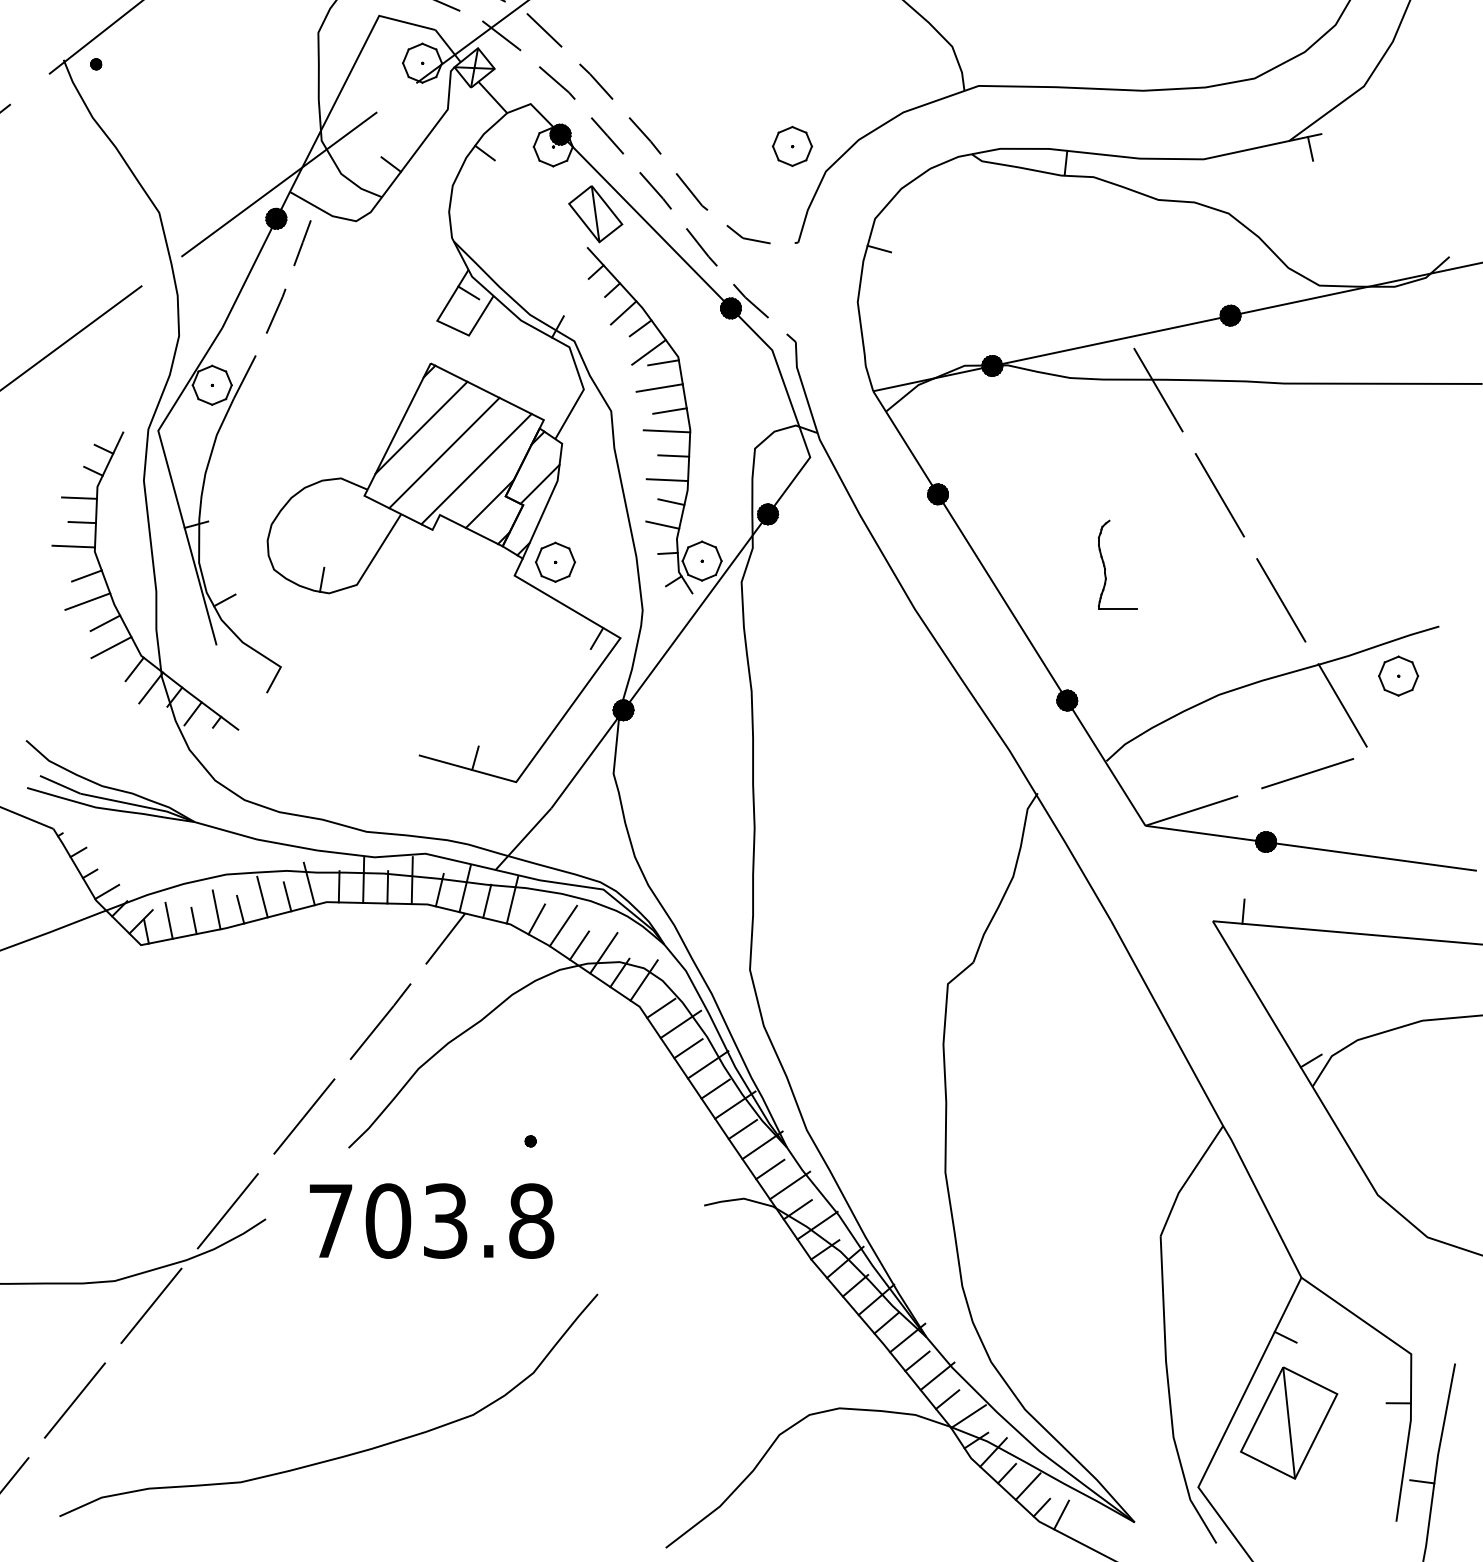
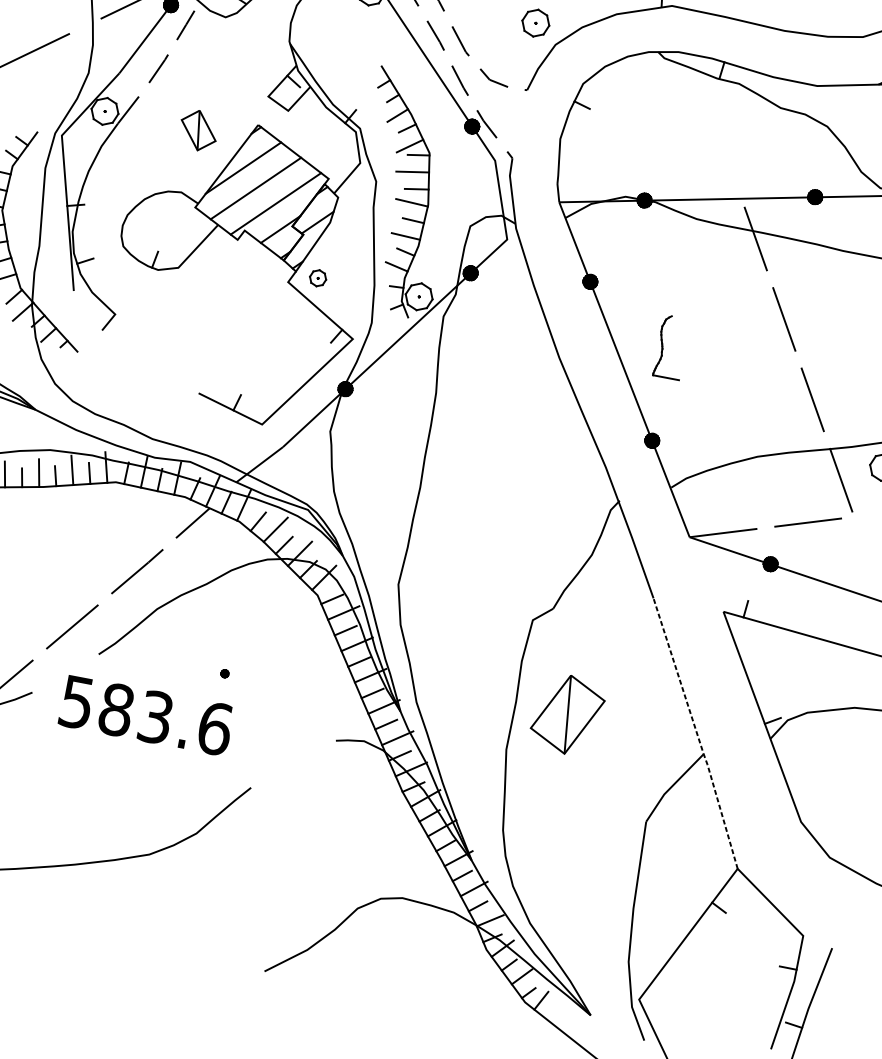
part: (595, 214) -> (198, 130), moved
part: (555, 561) -> (318, 277), size x0.6
part: (1105, 565) -> (663, 346), moved
line: (1208, 1099) -> (697, 733), solid -> dashed
text: (431, 1220) -> (146, 715), 703.8 -> 583.6
part: (1289, 1422) -> (568, 714), moved

